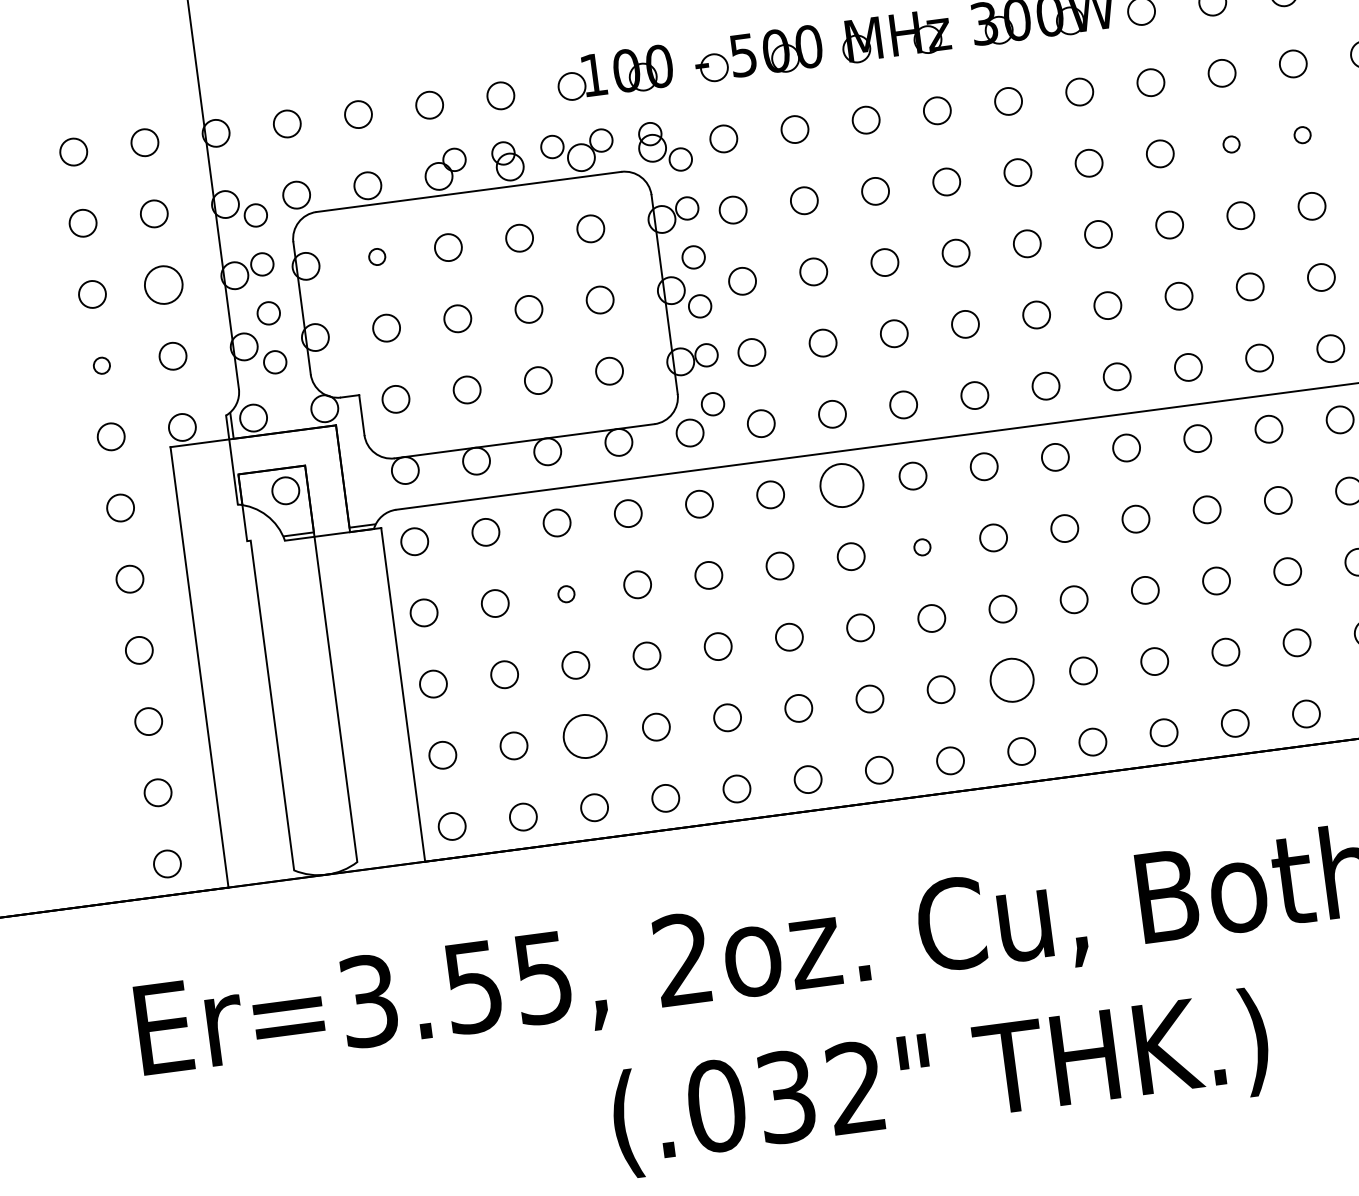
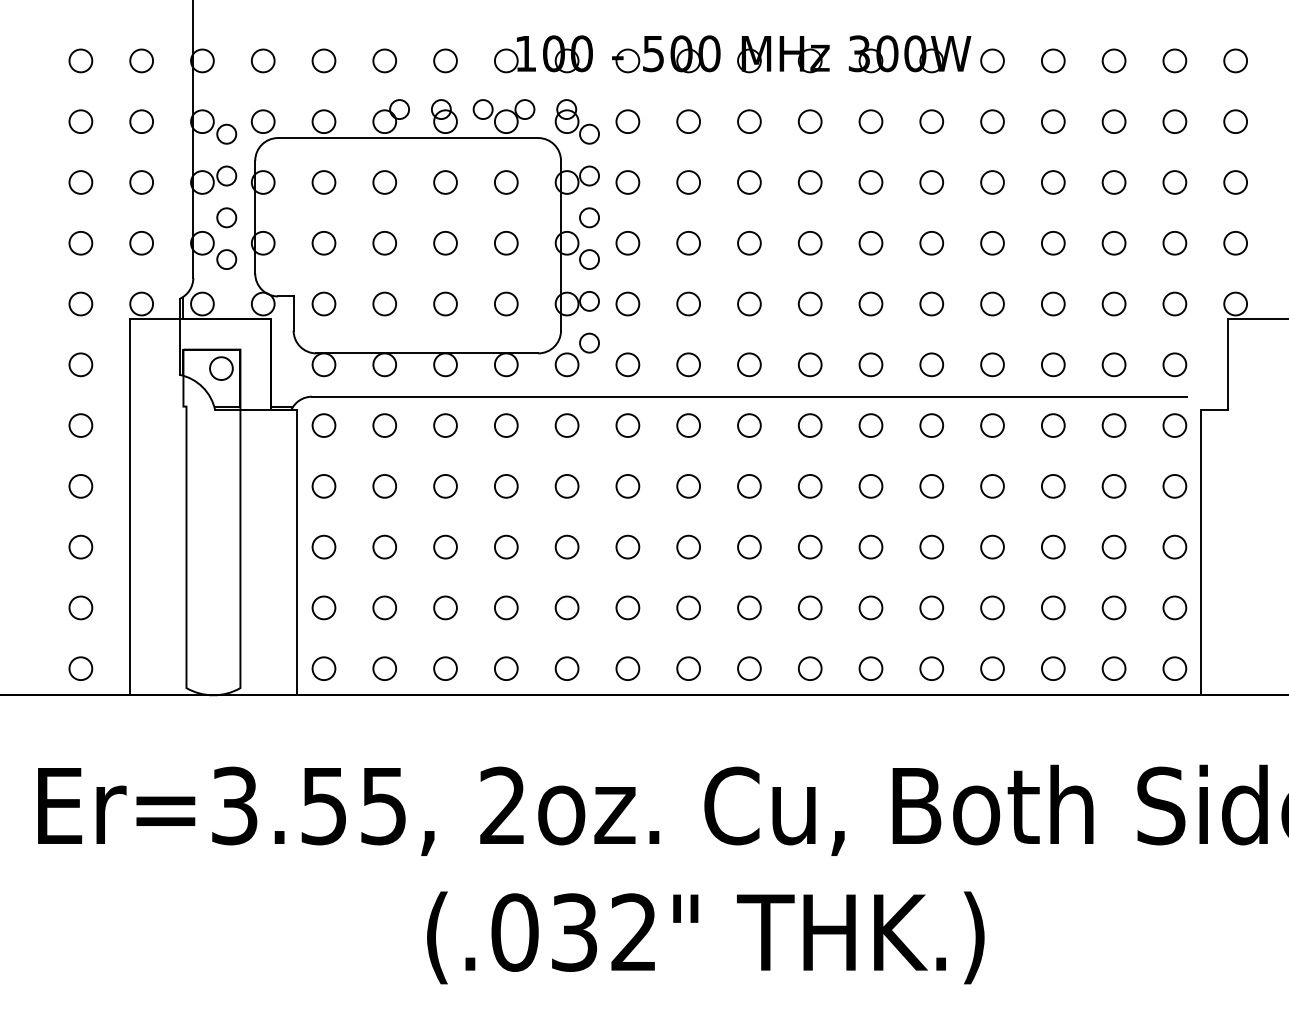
circle: (1301, 135) -> (1113, 182), size x1.67
circle: (1231, 144) -> (1053, 182), size x1.67
circle: (376, 257) -> (323, 182), size x1.67
circle: (163, 285) -> (141, 182), size x0.71
circle: (101, 365) -> (80, 243), size x1.67
circle: (841, 485) -> (688, 425), size x0.62
circle: (922, 547) -> (749, 486), size x1.67
circle: (566, 594) -> (445, 486), size x1.67
circle: (1012, 679) -> (810, 607), size x0.62
circle: (585, 736) -> (445, 607), size x0.62

